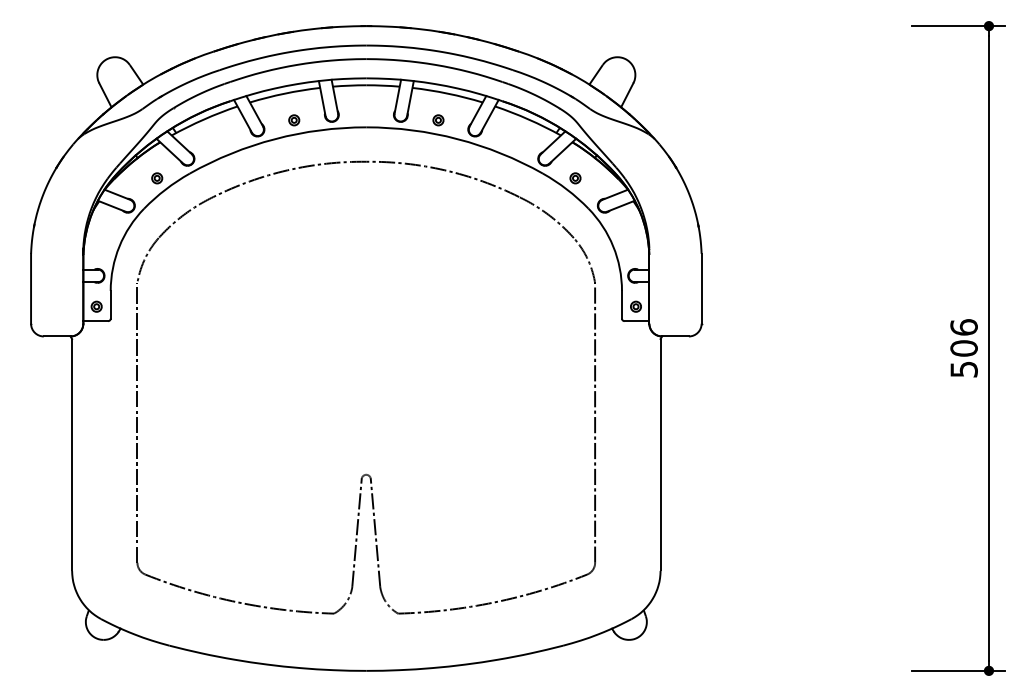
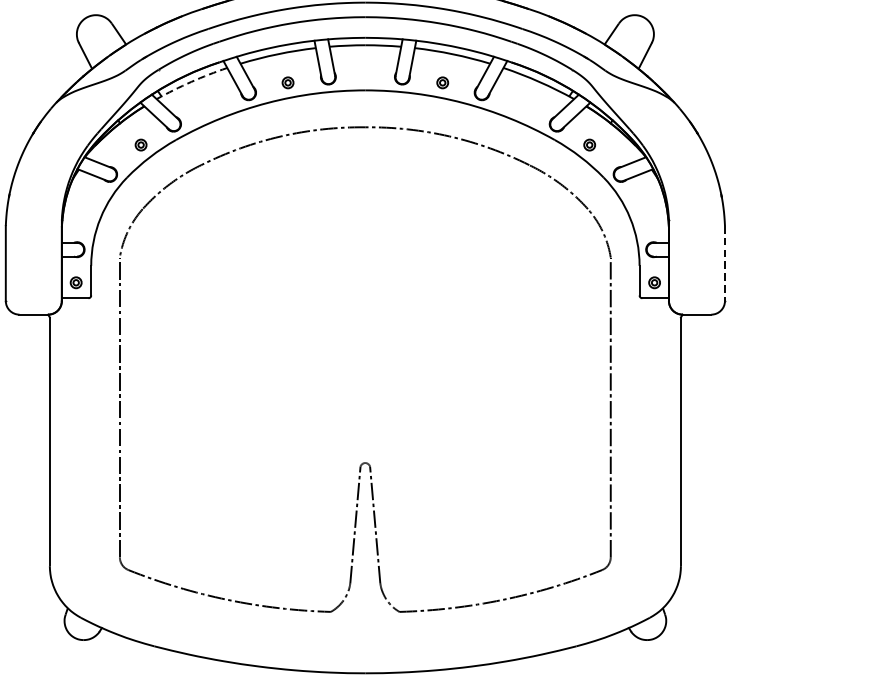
arc: (204, 119) -> (191, 81), solid -> dashed
line: (701, 288) -> (724, 263), solid -> dashed

